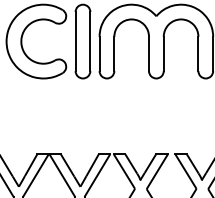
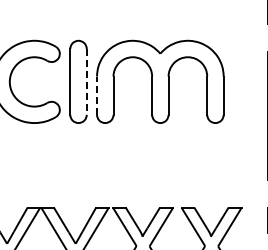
line: (90, 41) -> (86, 81), solid -> dashed
line: (100, 53) -> (97, 95), solid -> dashed

